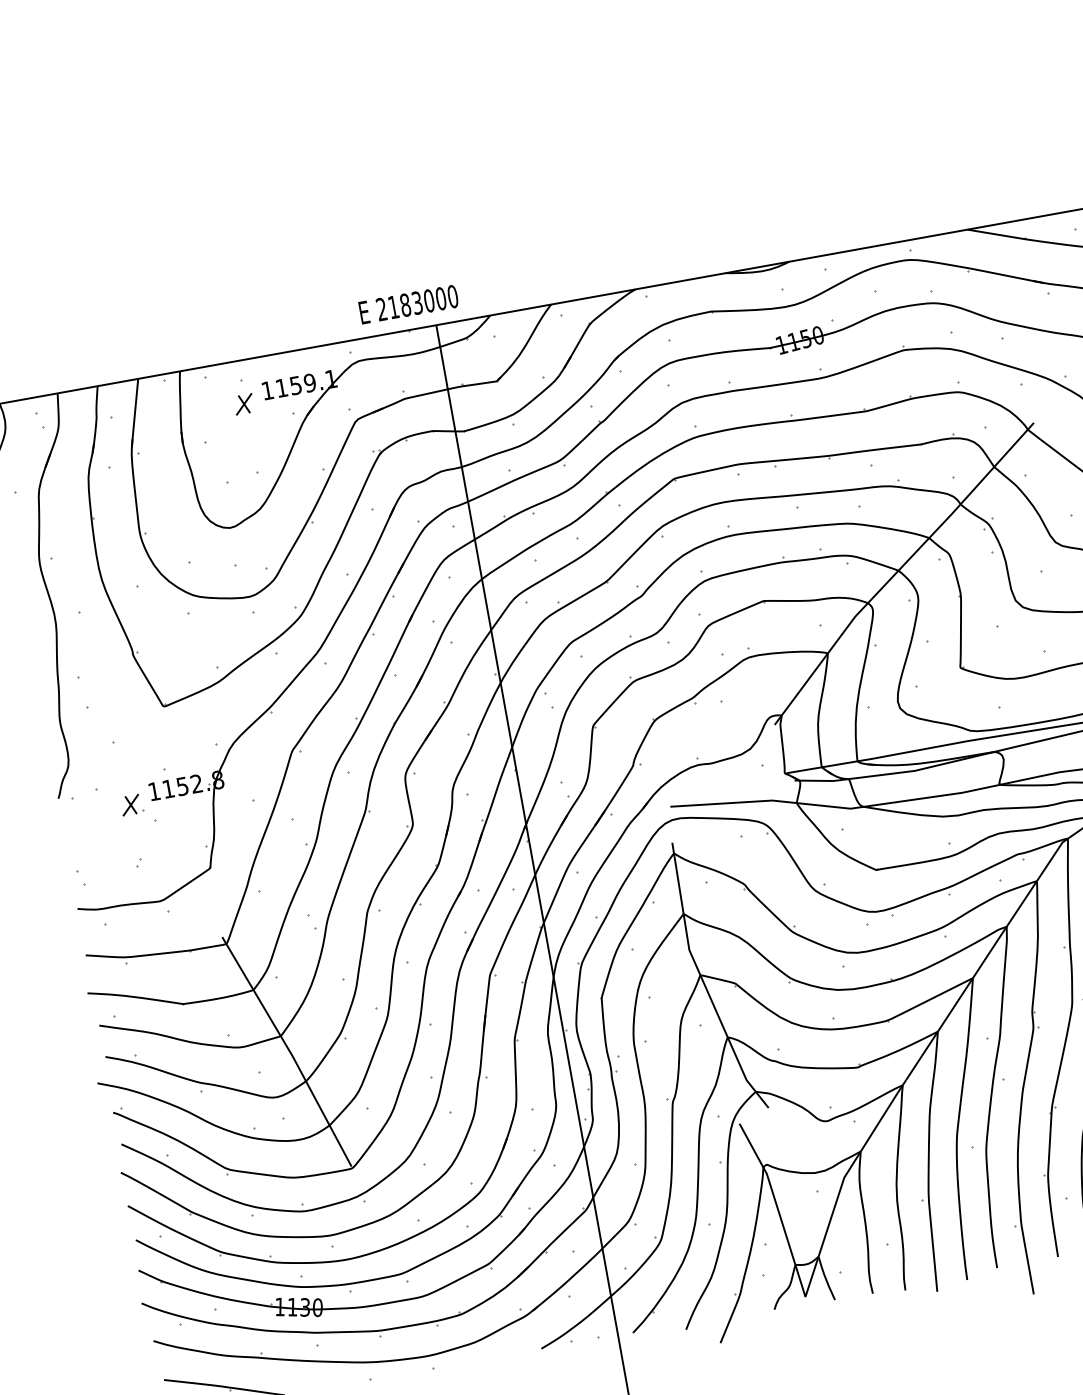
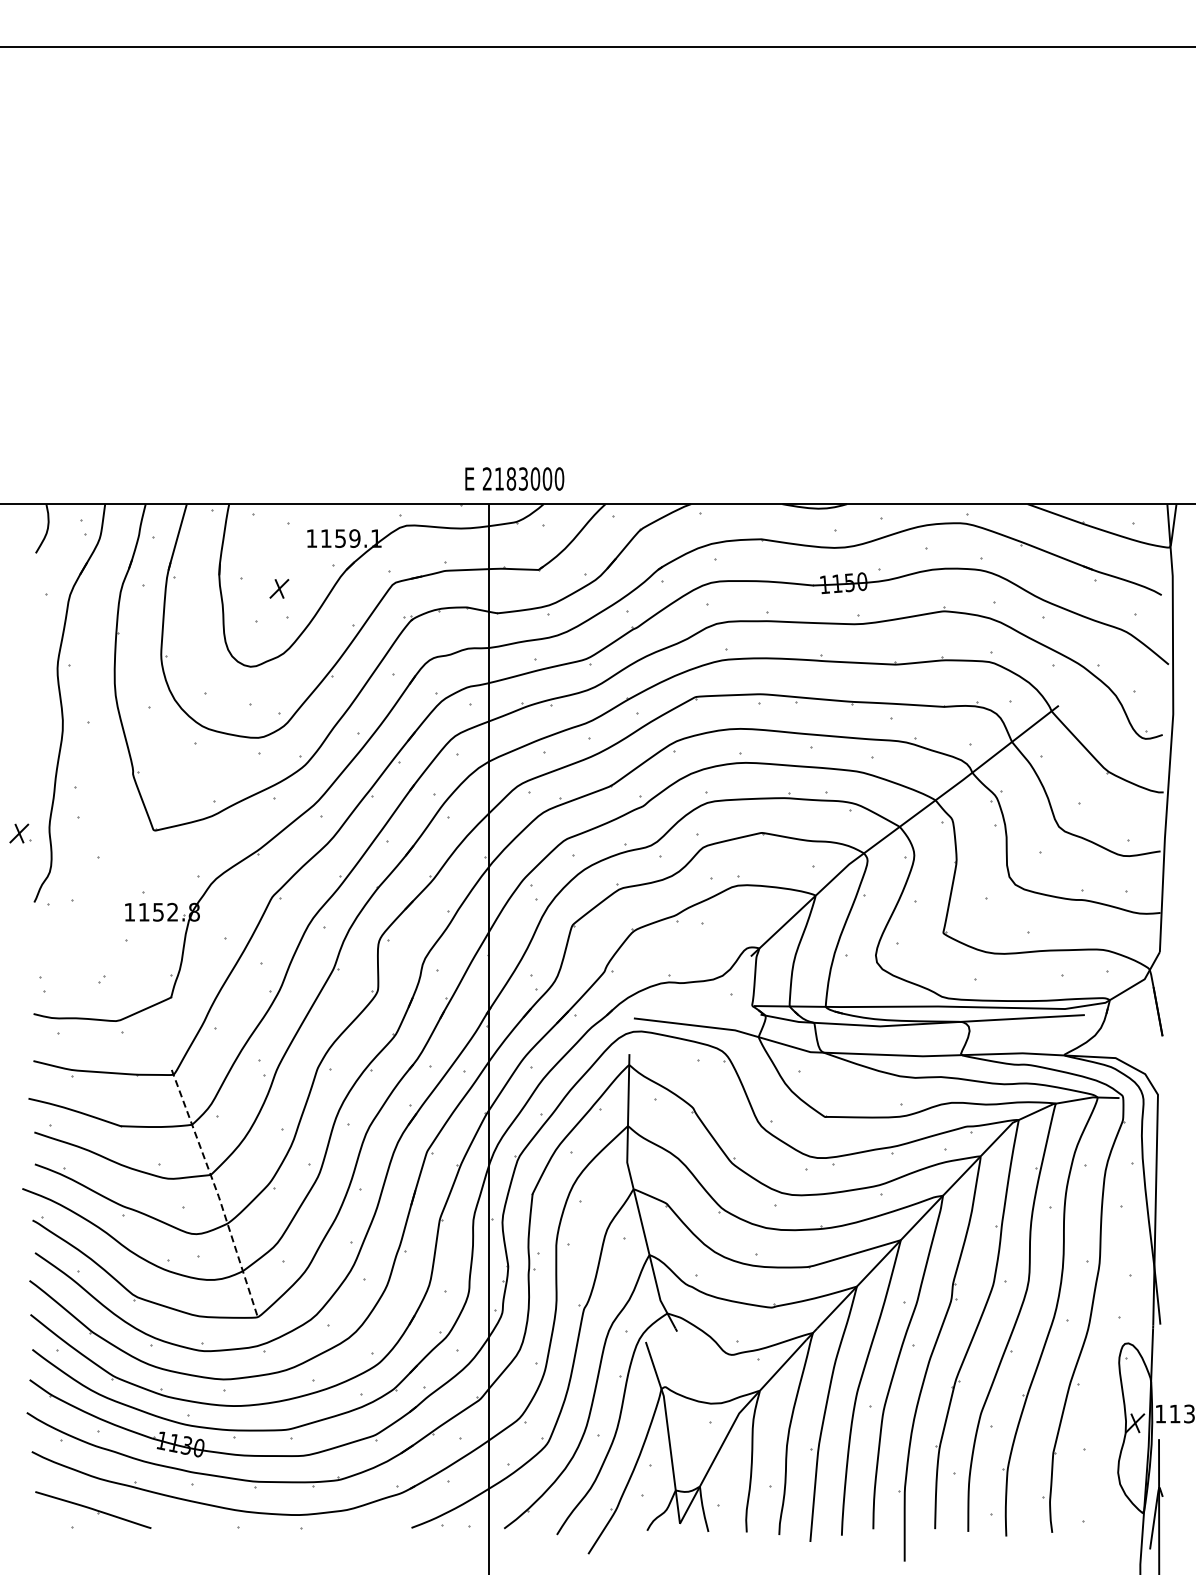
text: (408, 304) -> (514, 478), moved
part: (244, 403) -> (279, 588), moved
part: (132, 804) -> (20, 833), moved
line: (289, 1050) -> (216, 1190), solid -> dashed

